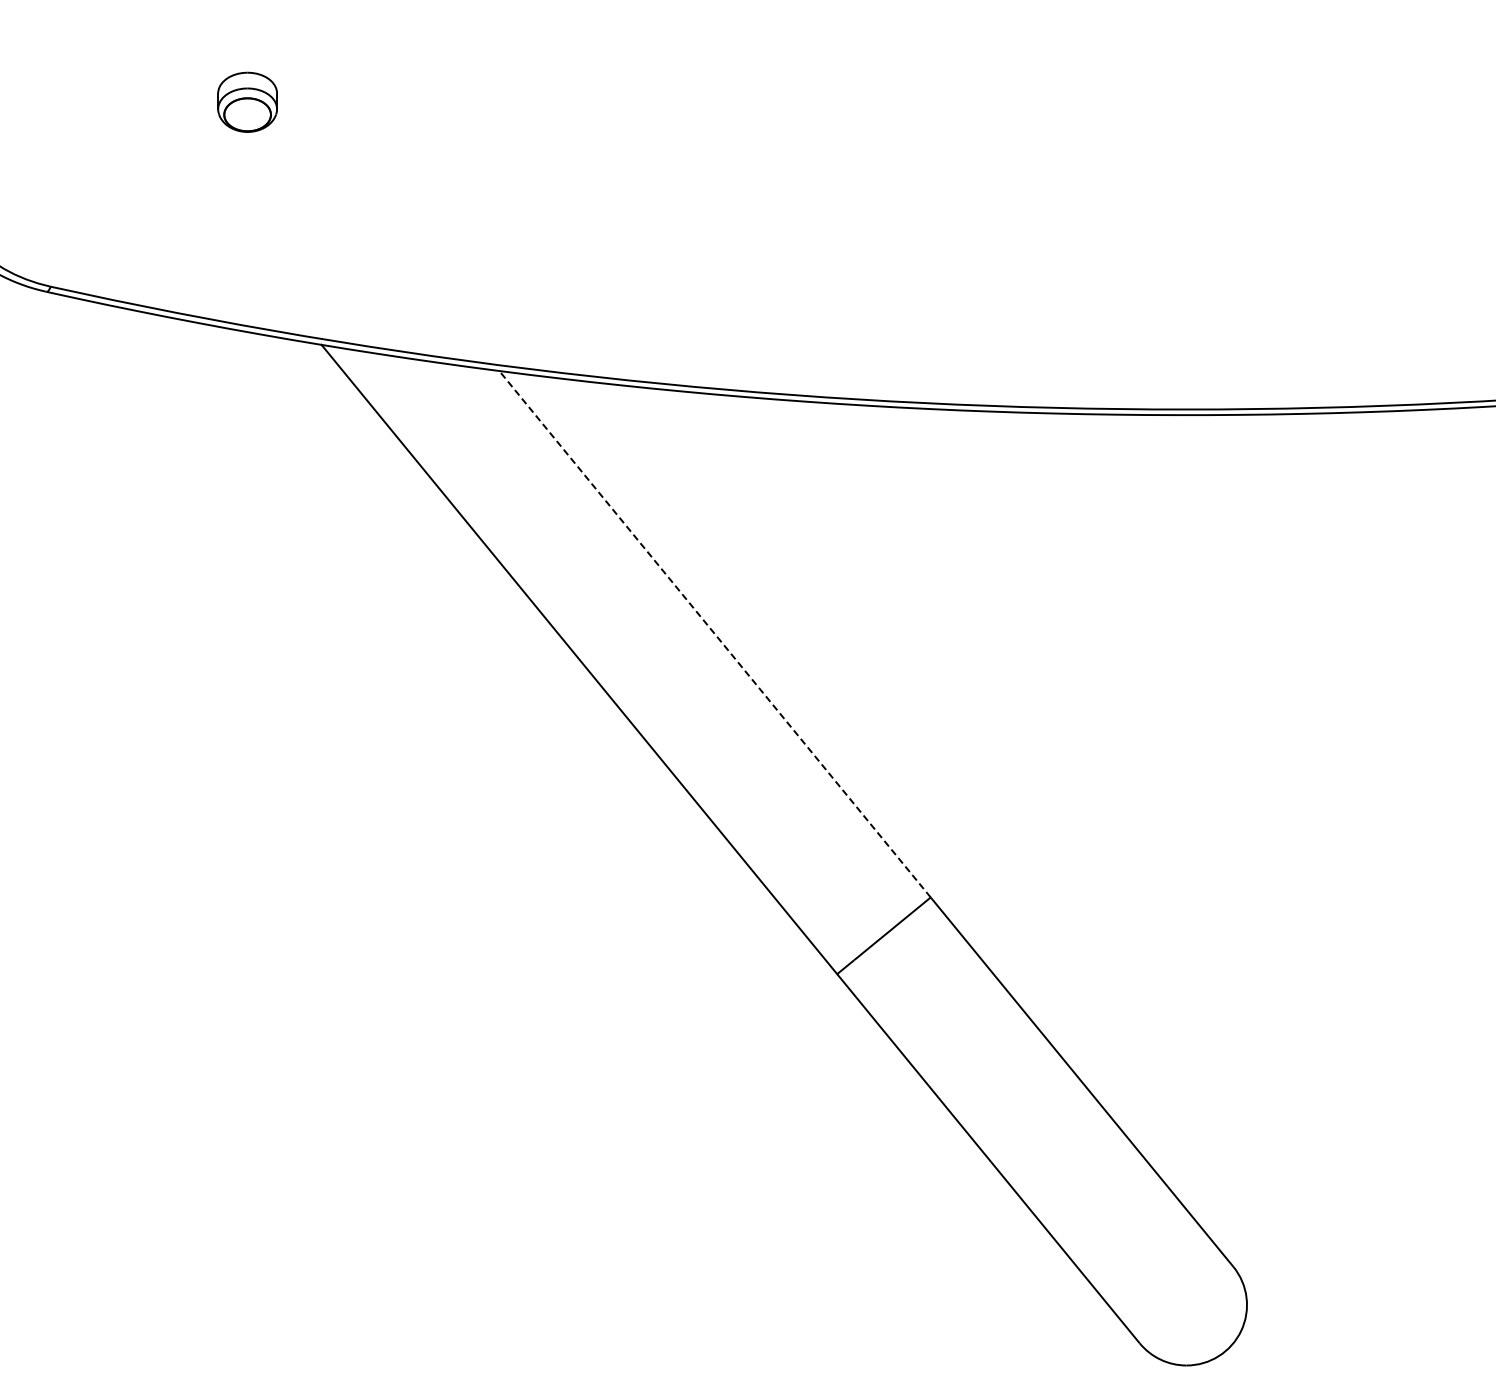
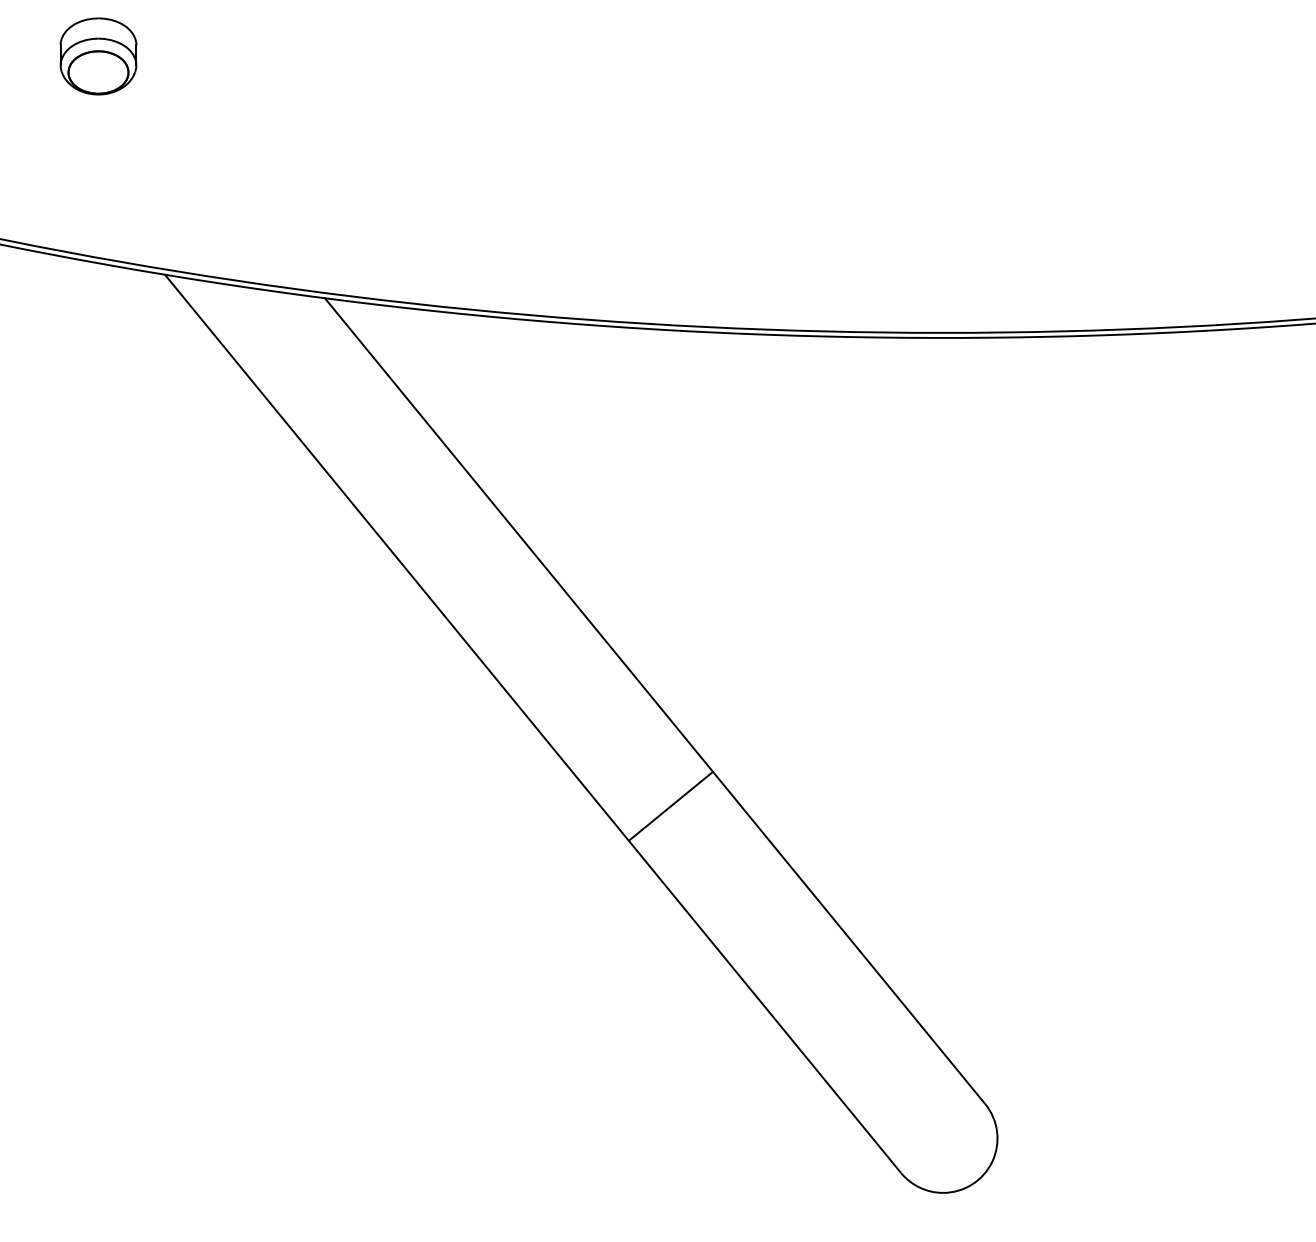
part: (247, 102) -> (98, 56), size x1.43
line: (714, 633) -> (518, 534), dashed -> solid

